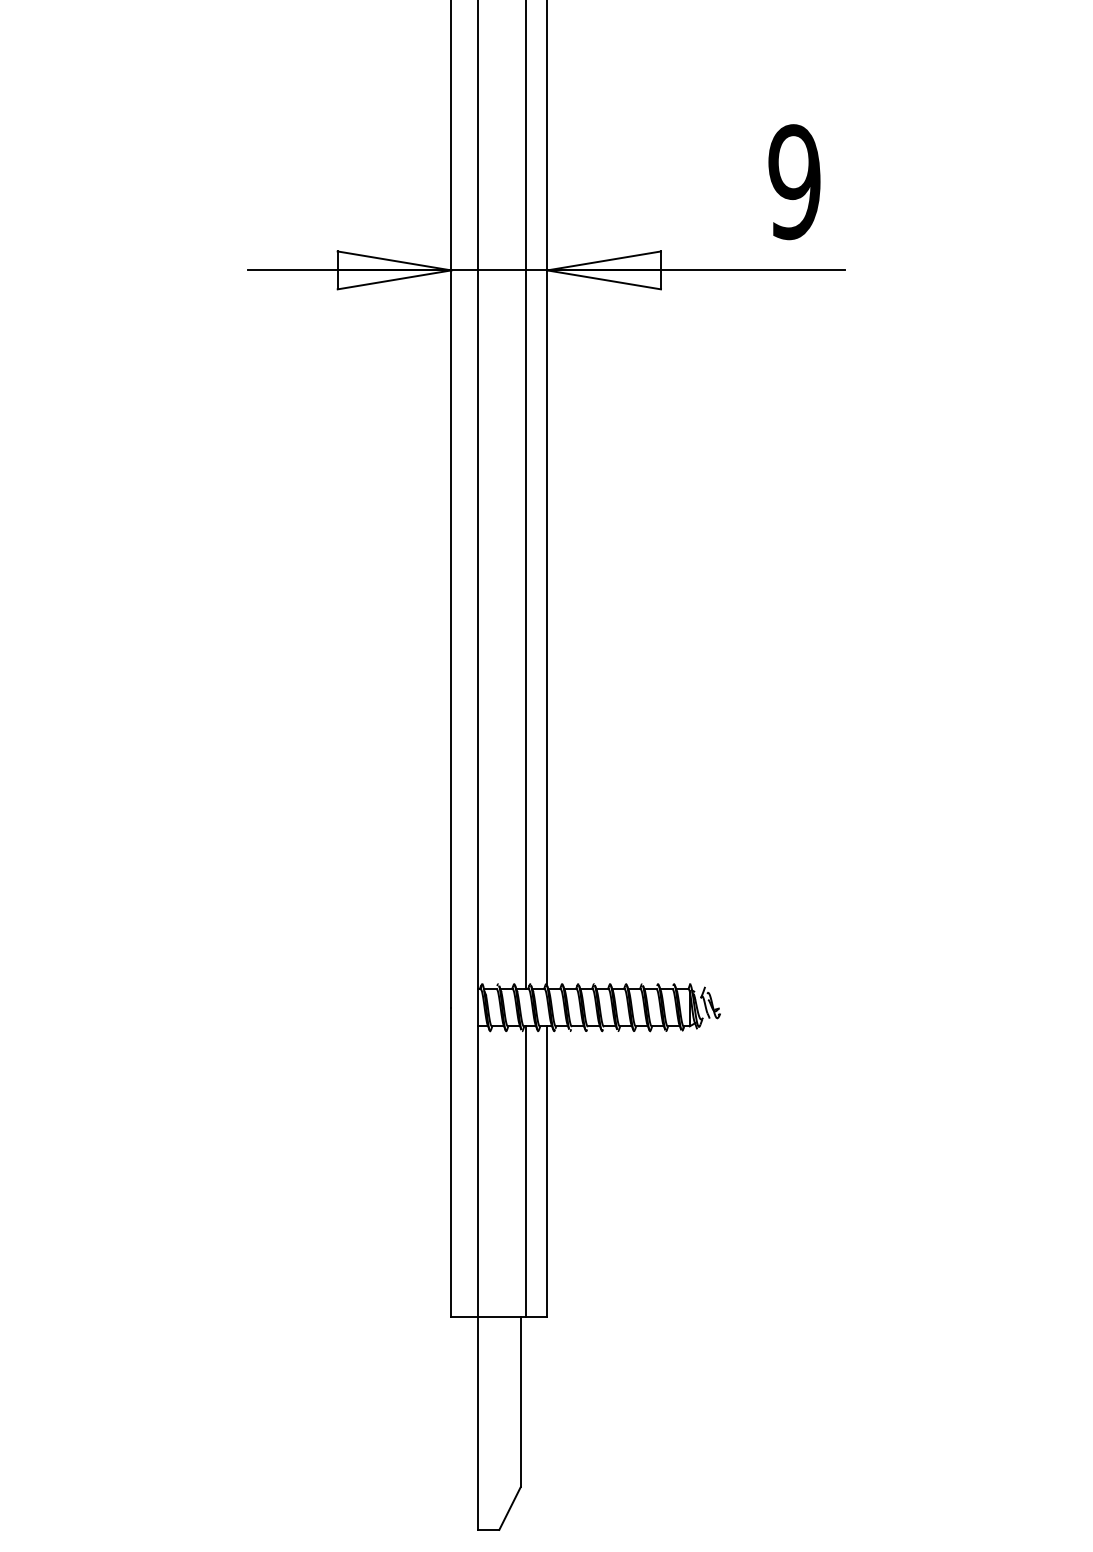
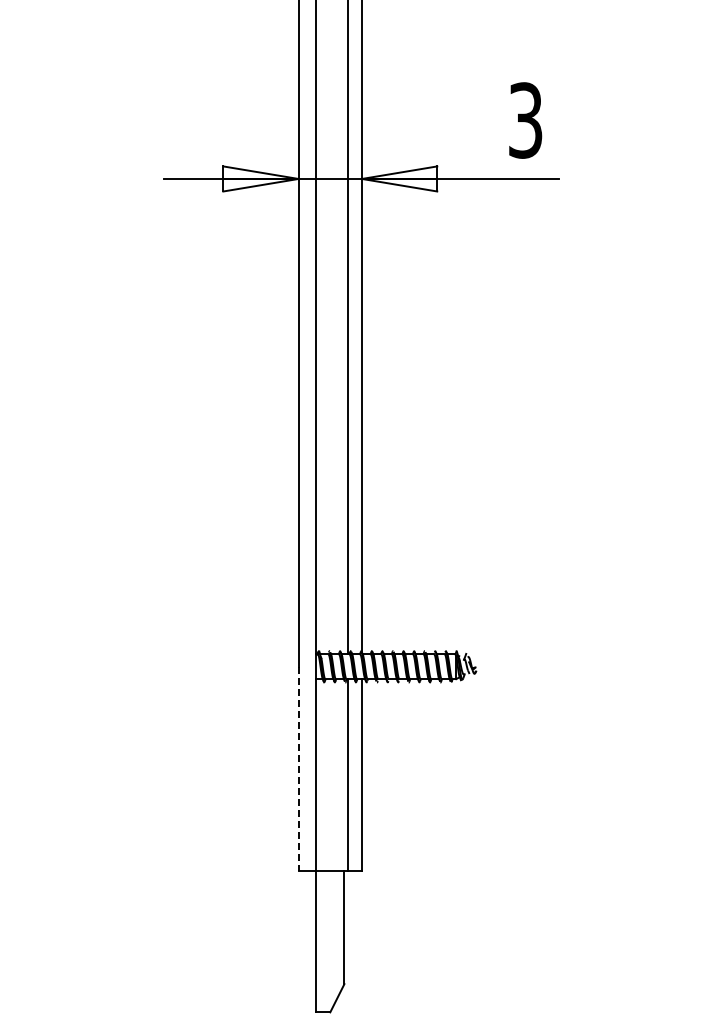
text: (794, 182) -> (525, 120), 9 -> 3
line: (451, 1162) -> (298, 769), solid -> dashed

